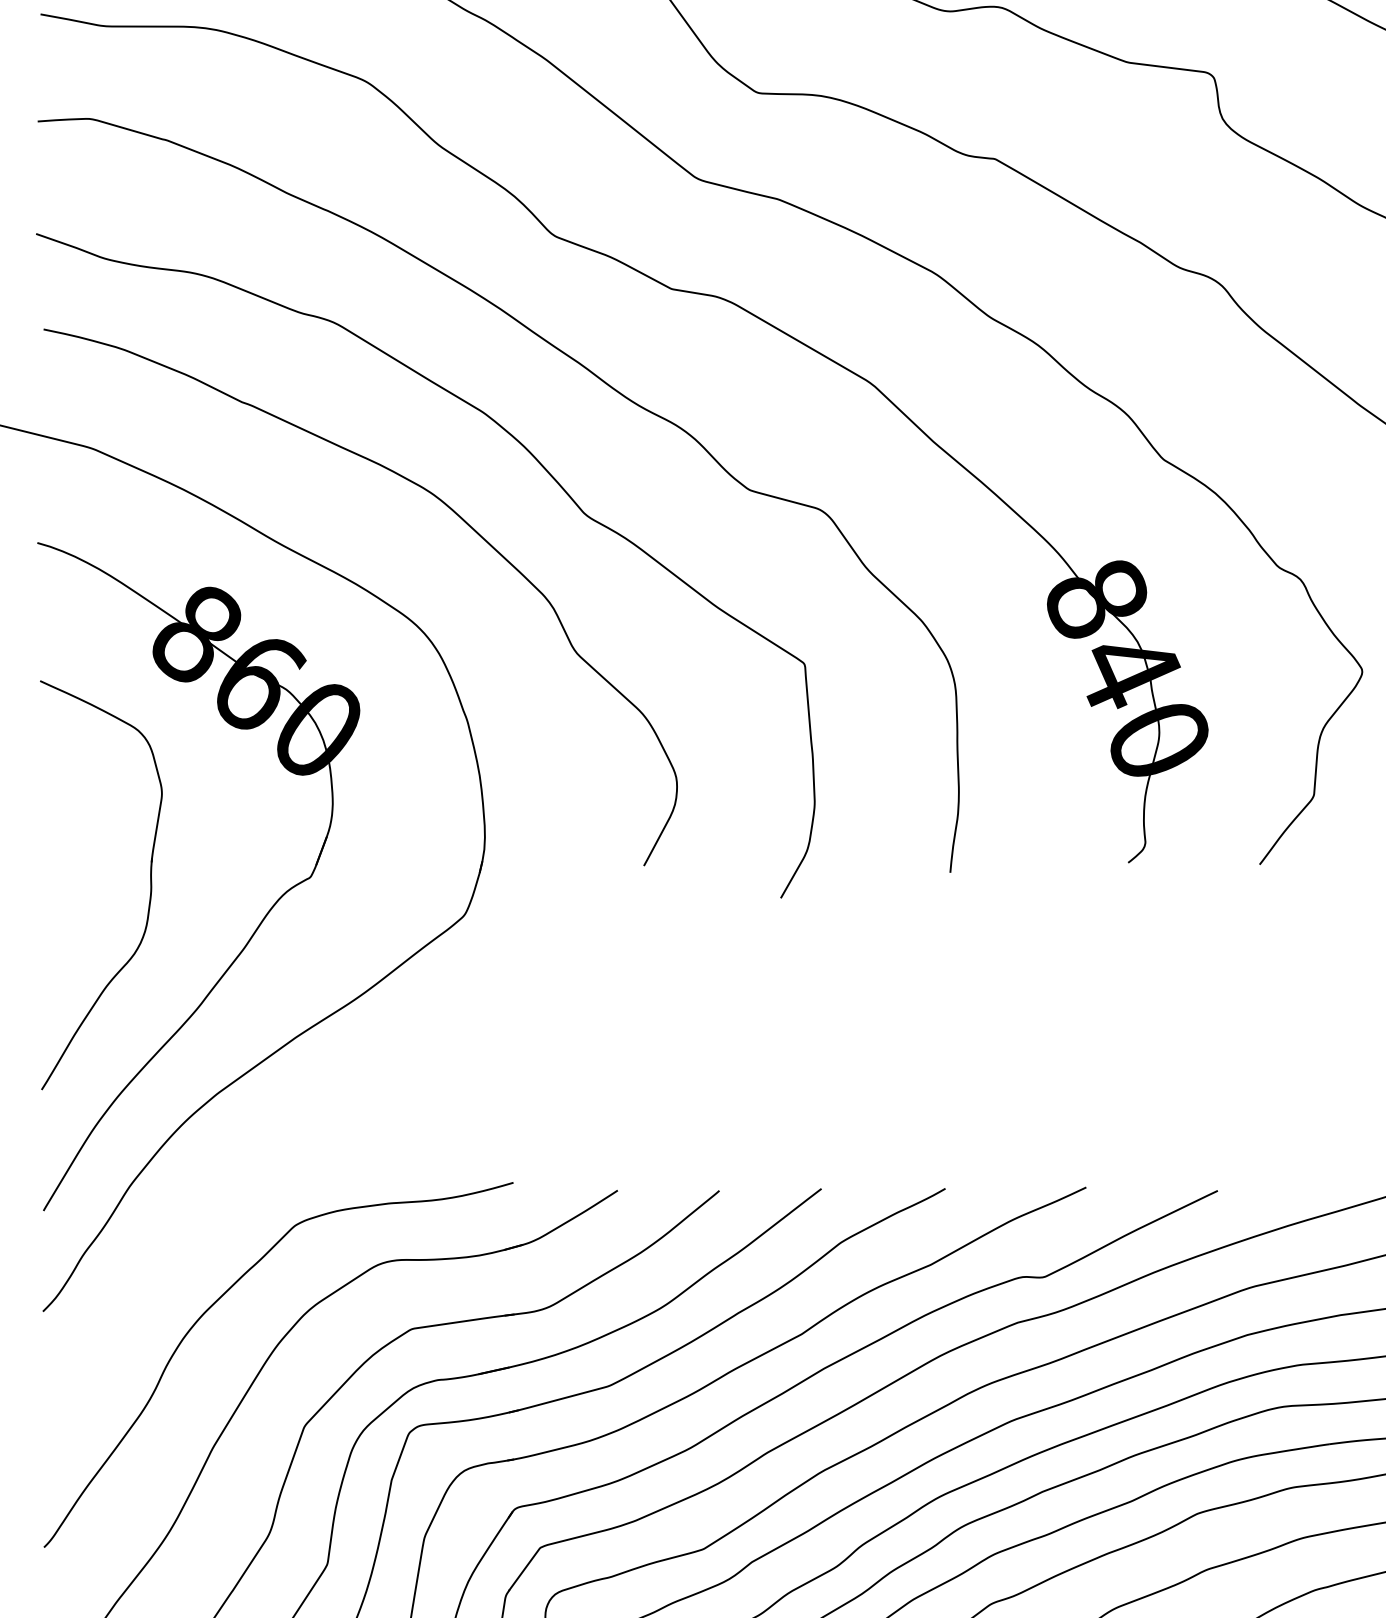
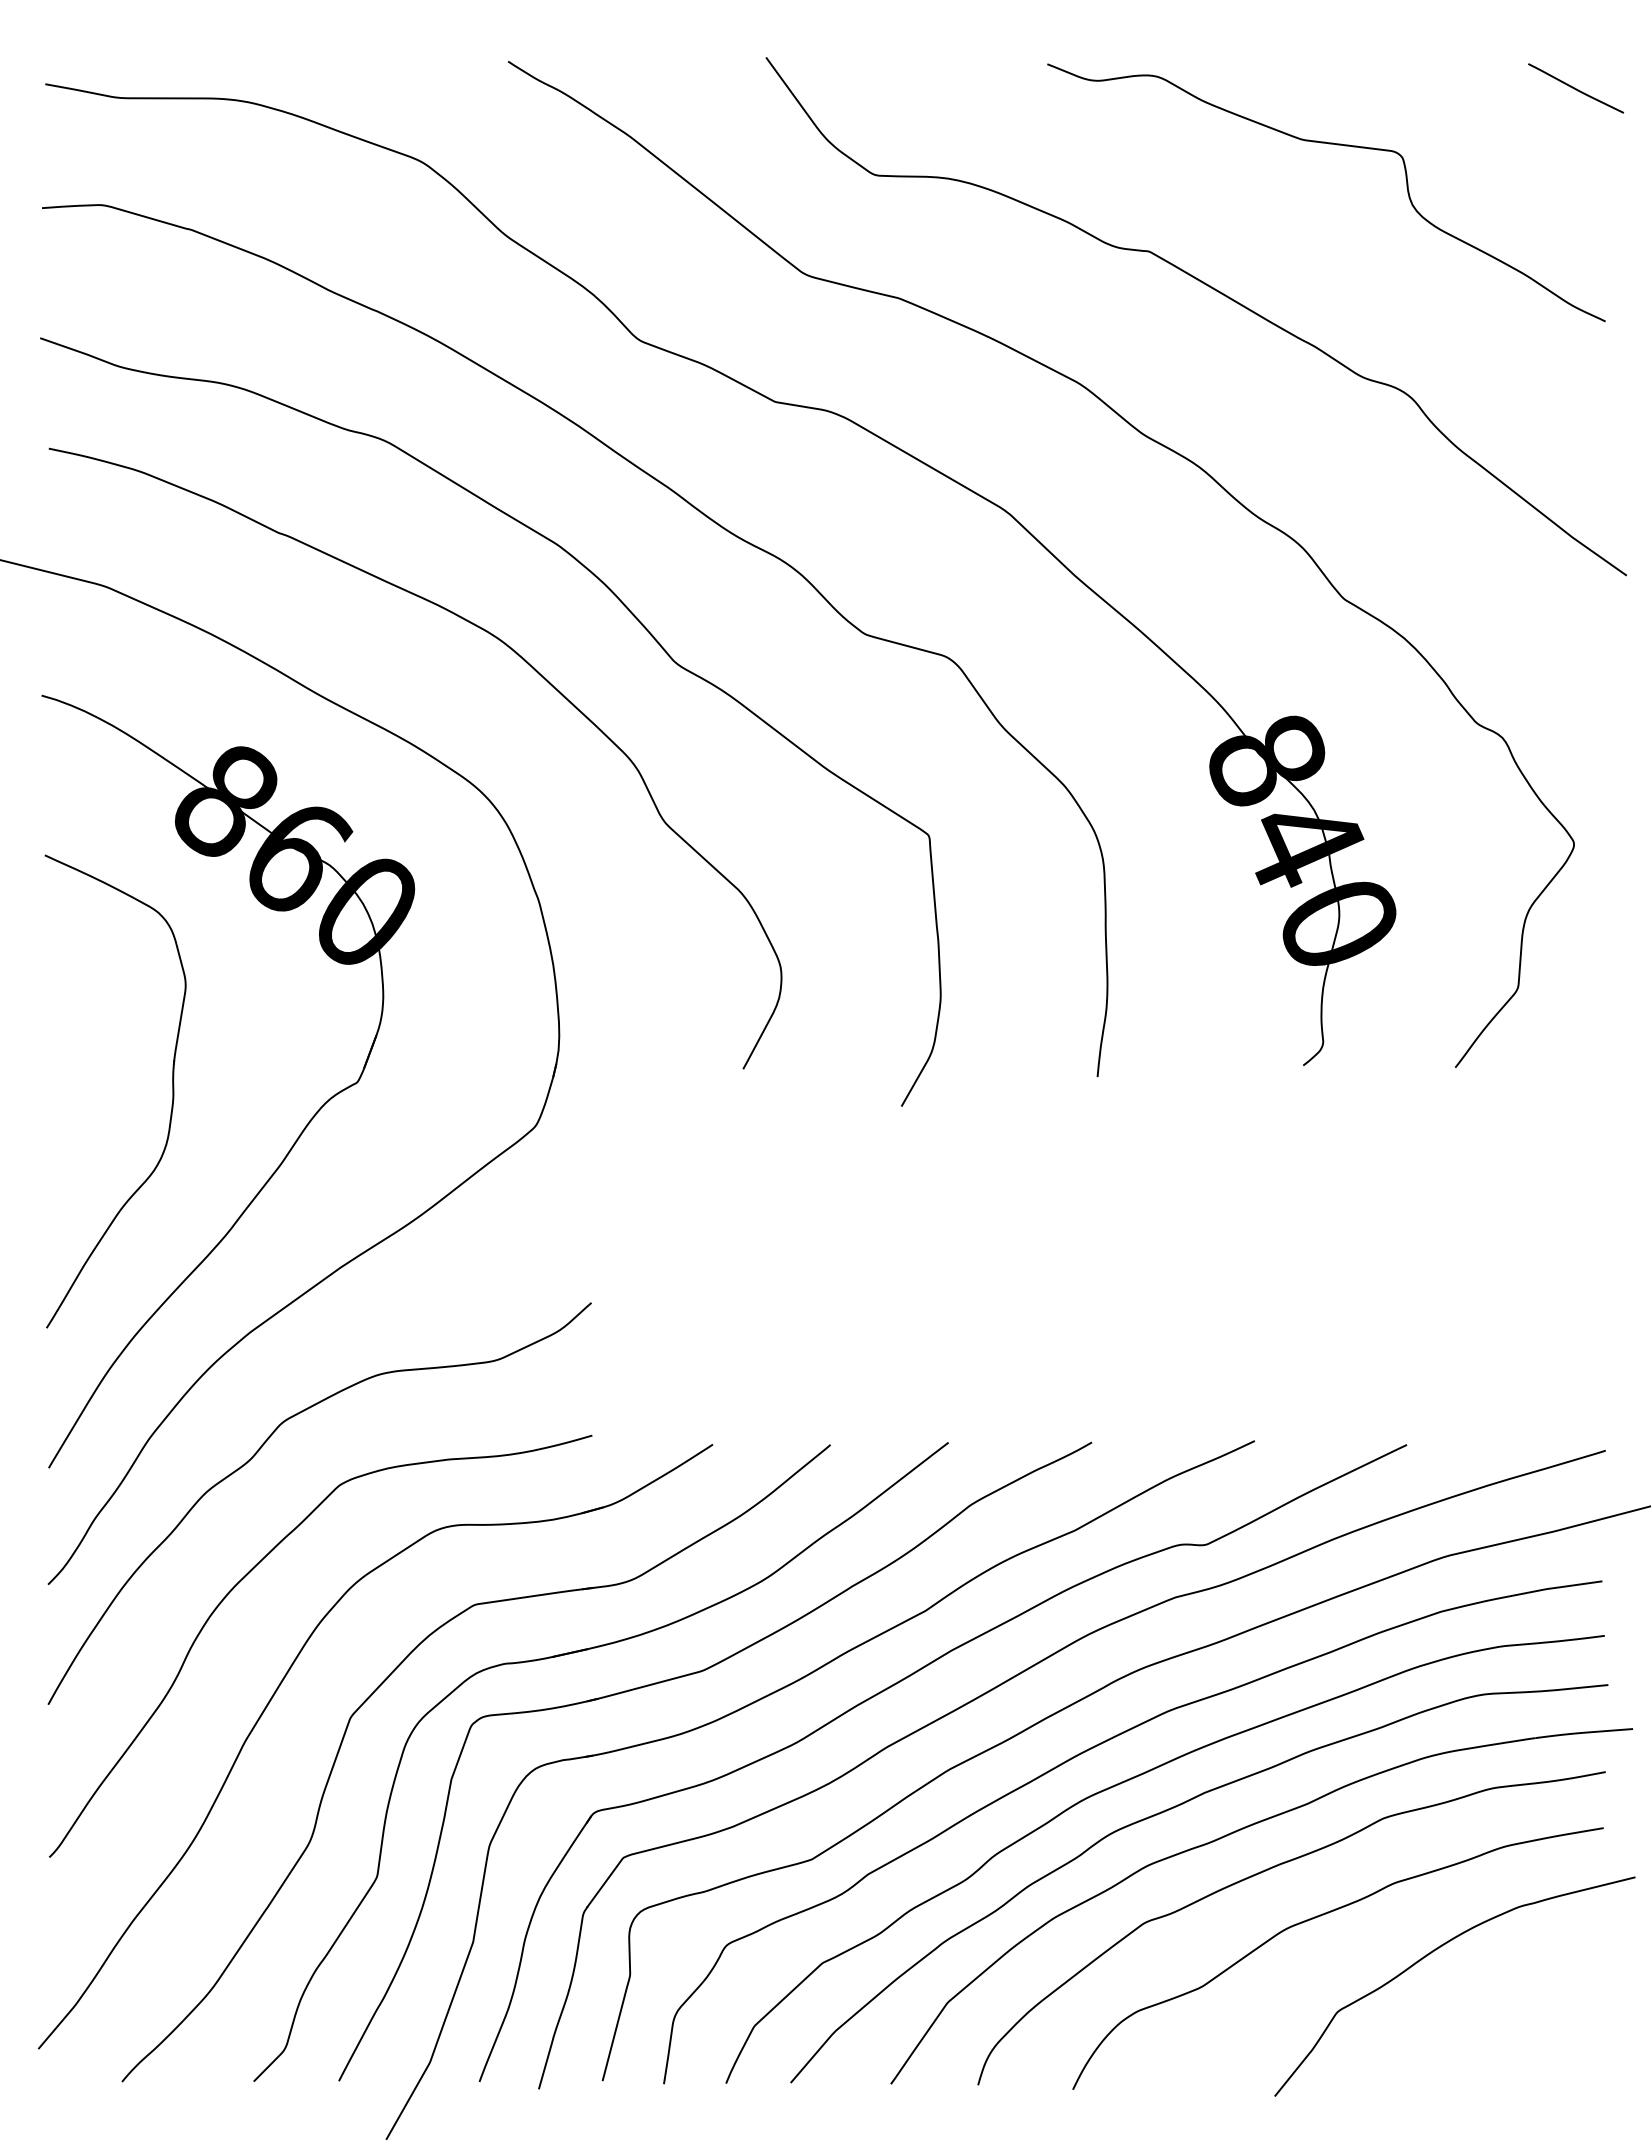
curve: (224, 1198) -> (257, 1453), added

